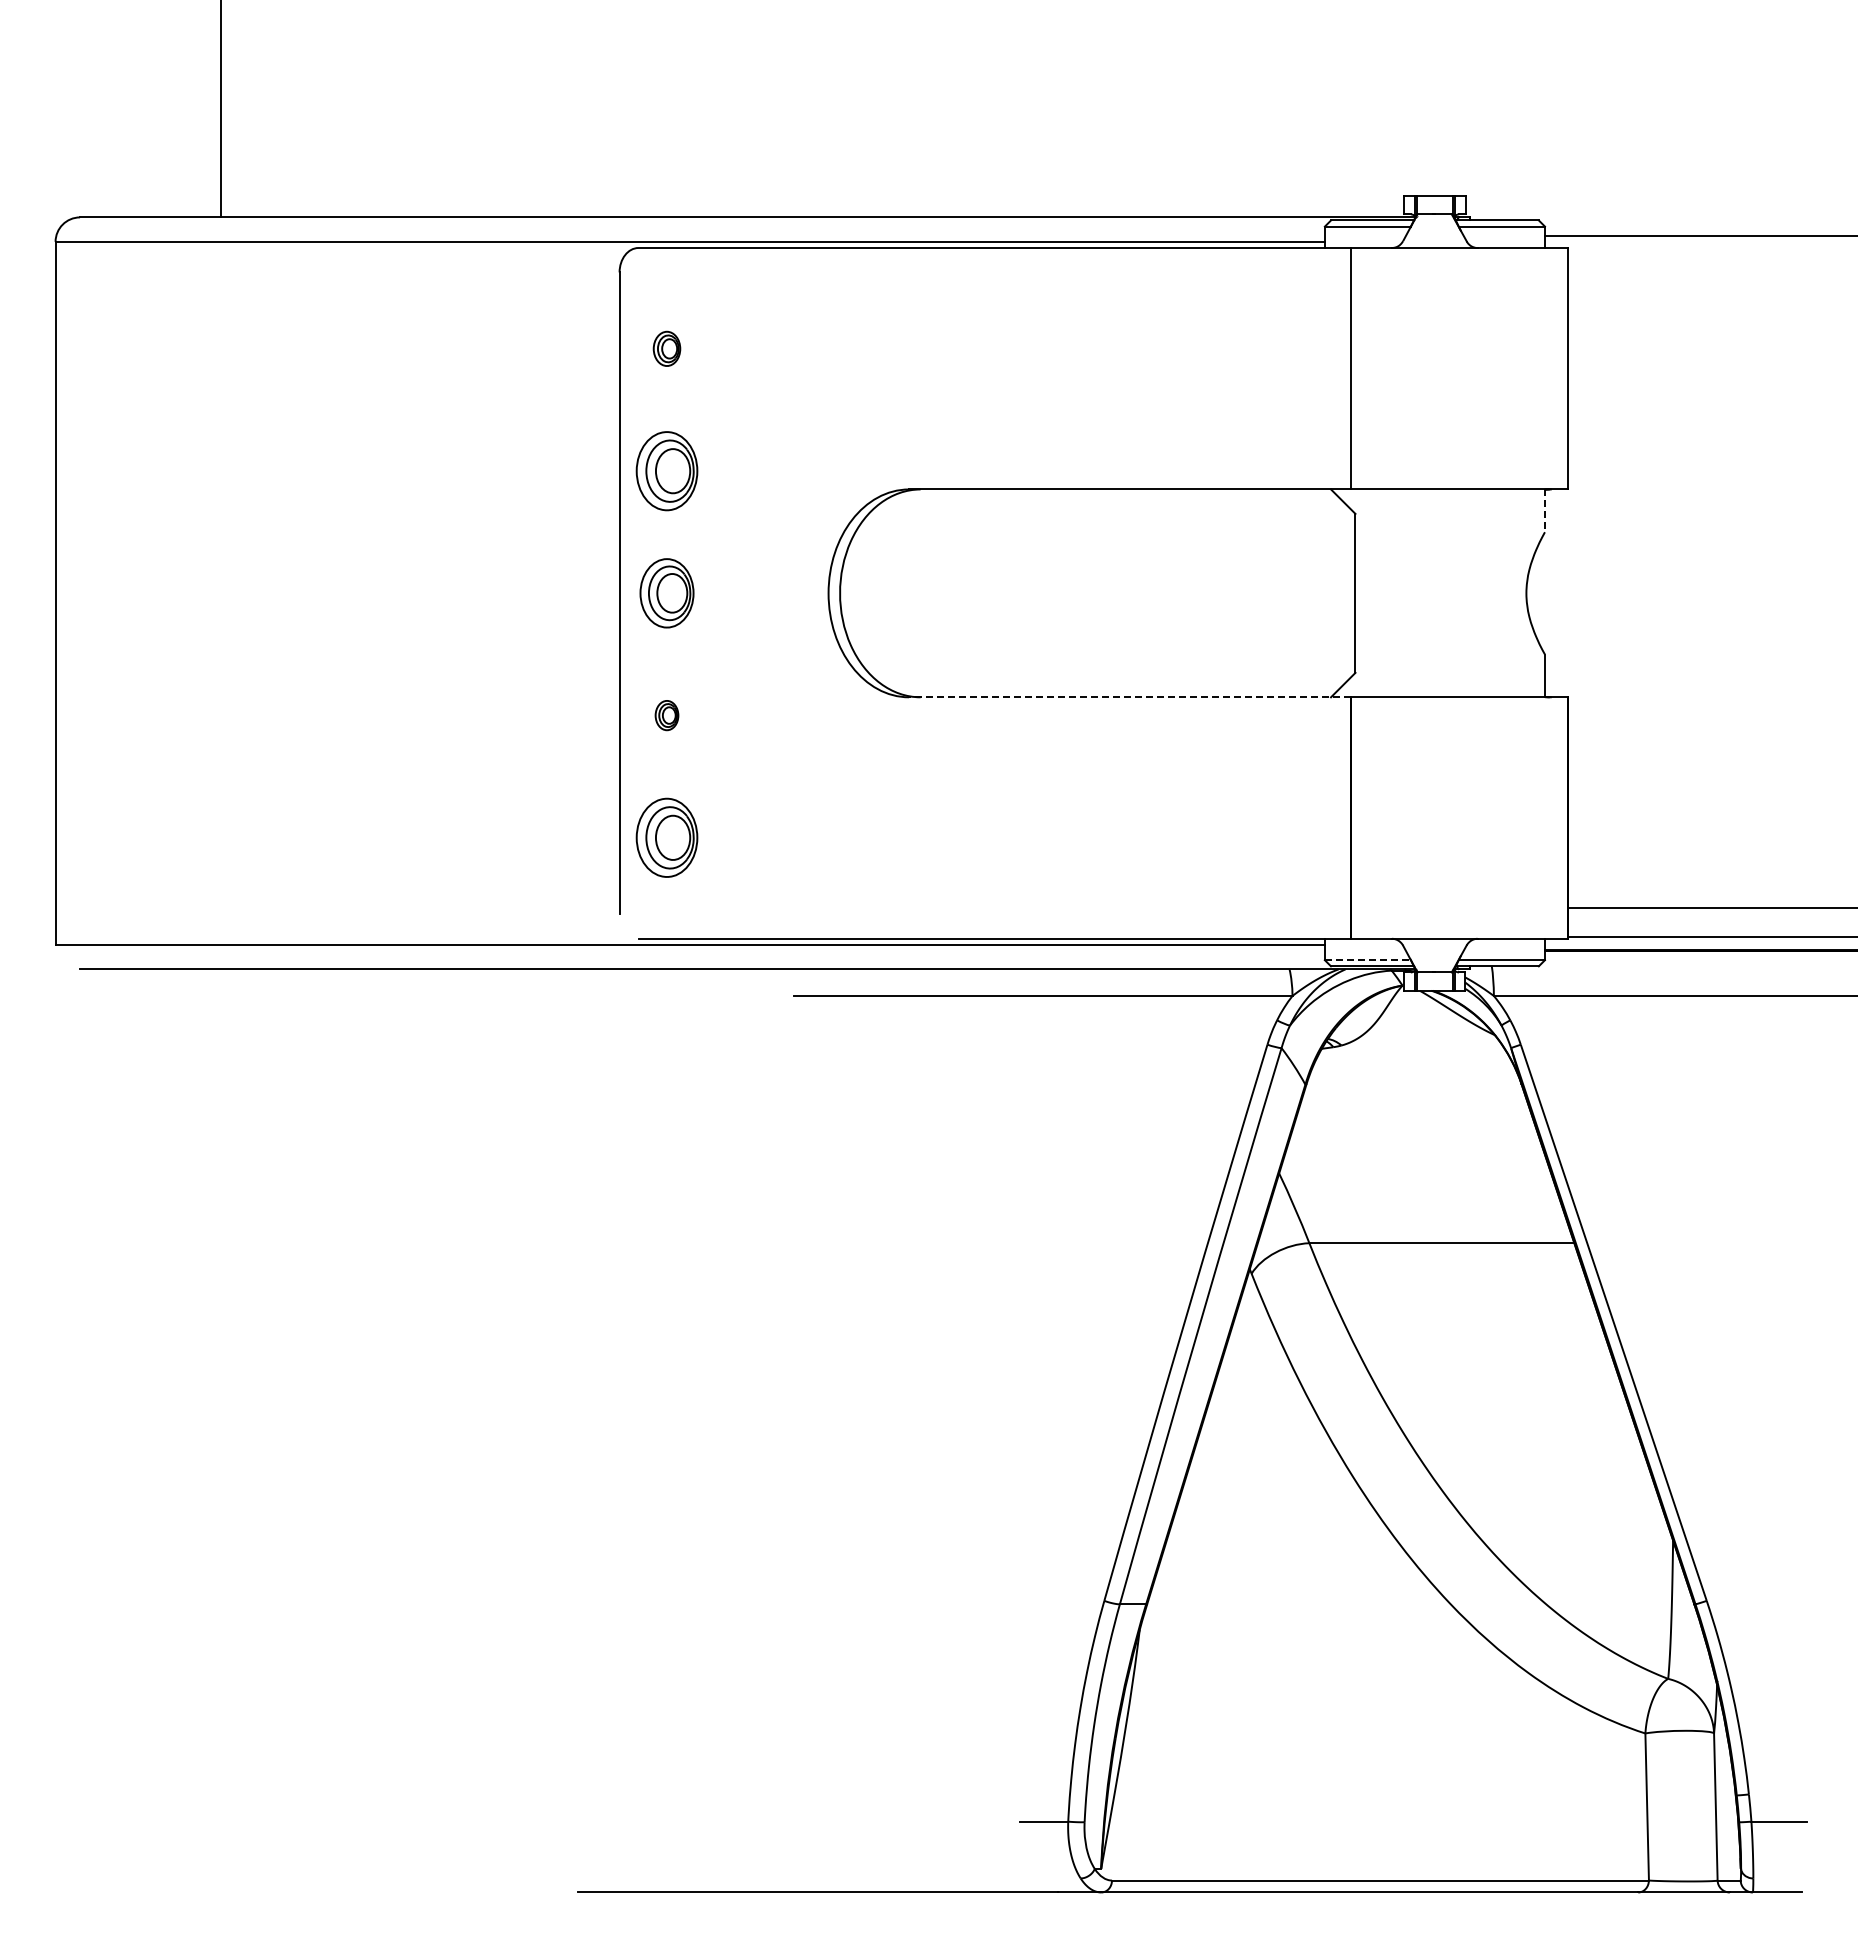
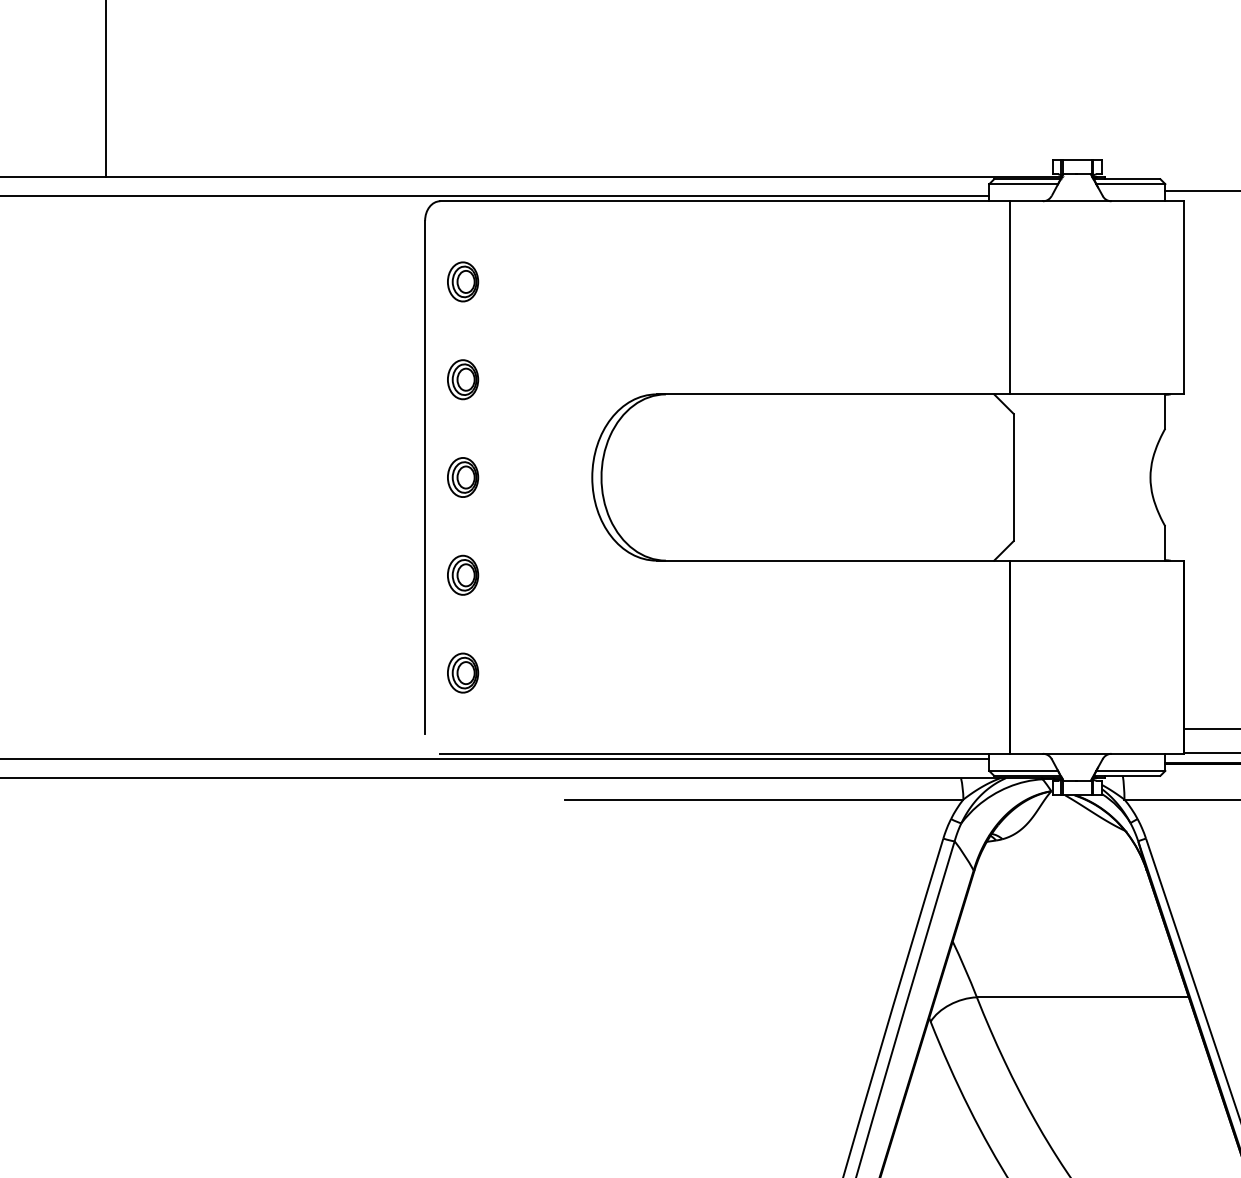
part: (666, 348) -> (462, 281), size x1.43
part: (666, 470) -> (462, 379), size x0.62
line: (1544, 511) -> (1164, 412), dashed -> solid
part: (666, 593) -> (462, 477), size x0.71
line: (1129, 697) -> (833, 560), dashed -> solid
part: (666, 715) -> (462, 575), size x1.67
part: (666, 837) -> (462, 672), size x0.62
line: (1368, 960) -> (1024, 771), dashed -> solid

